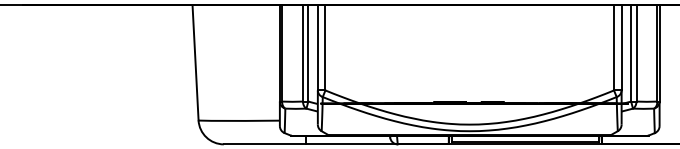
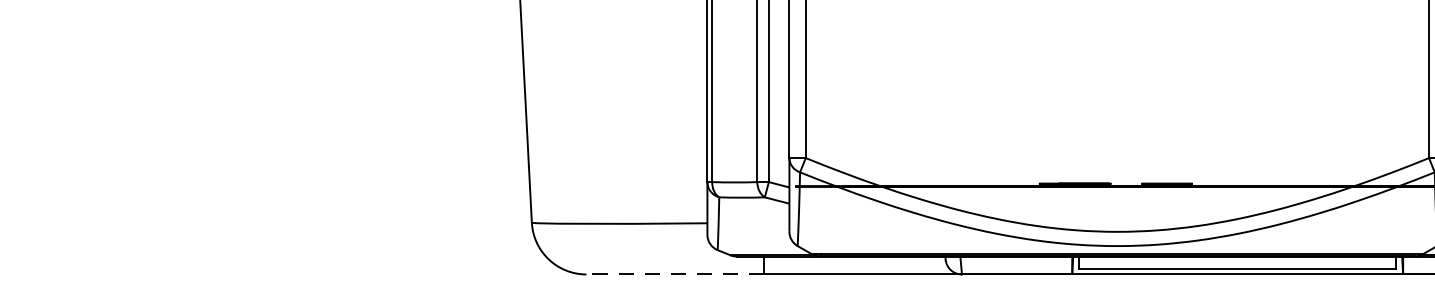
line: (264, 144) -> (674, 274), solid -> dashed

